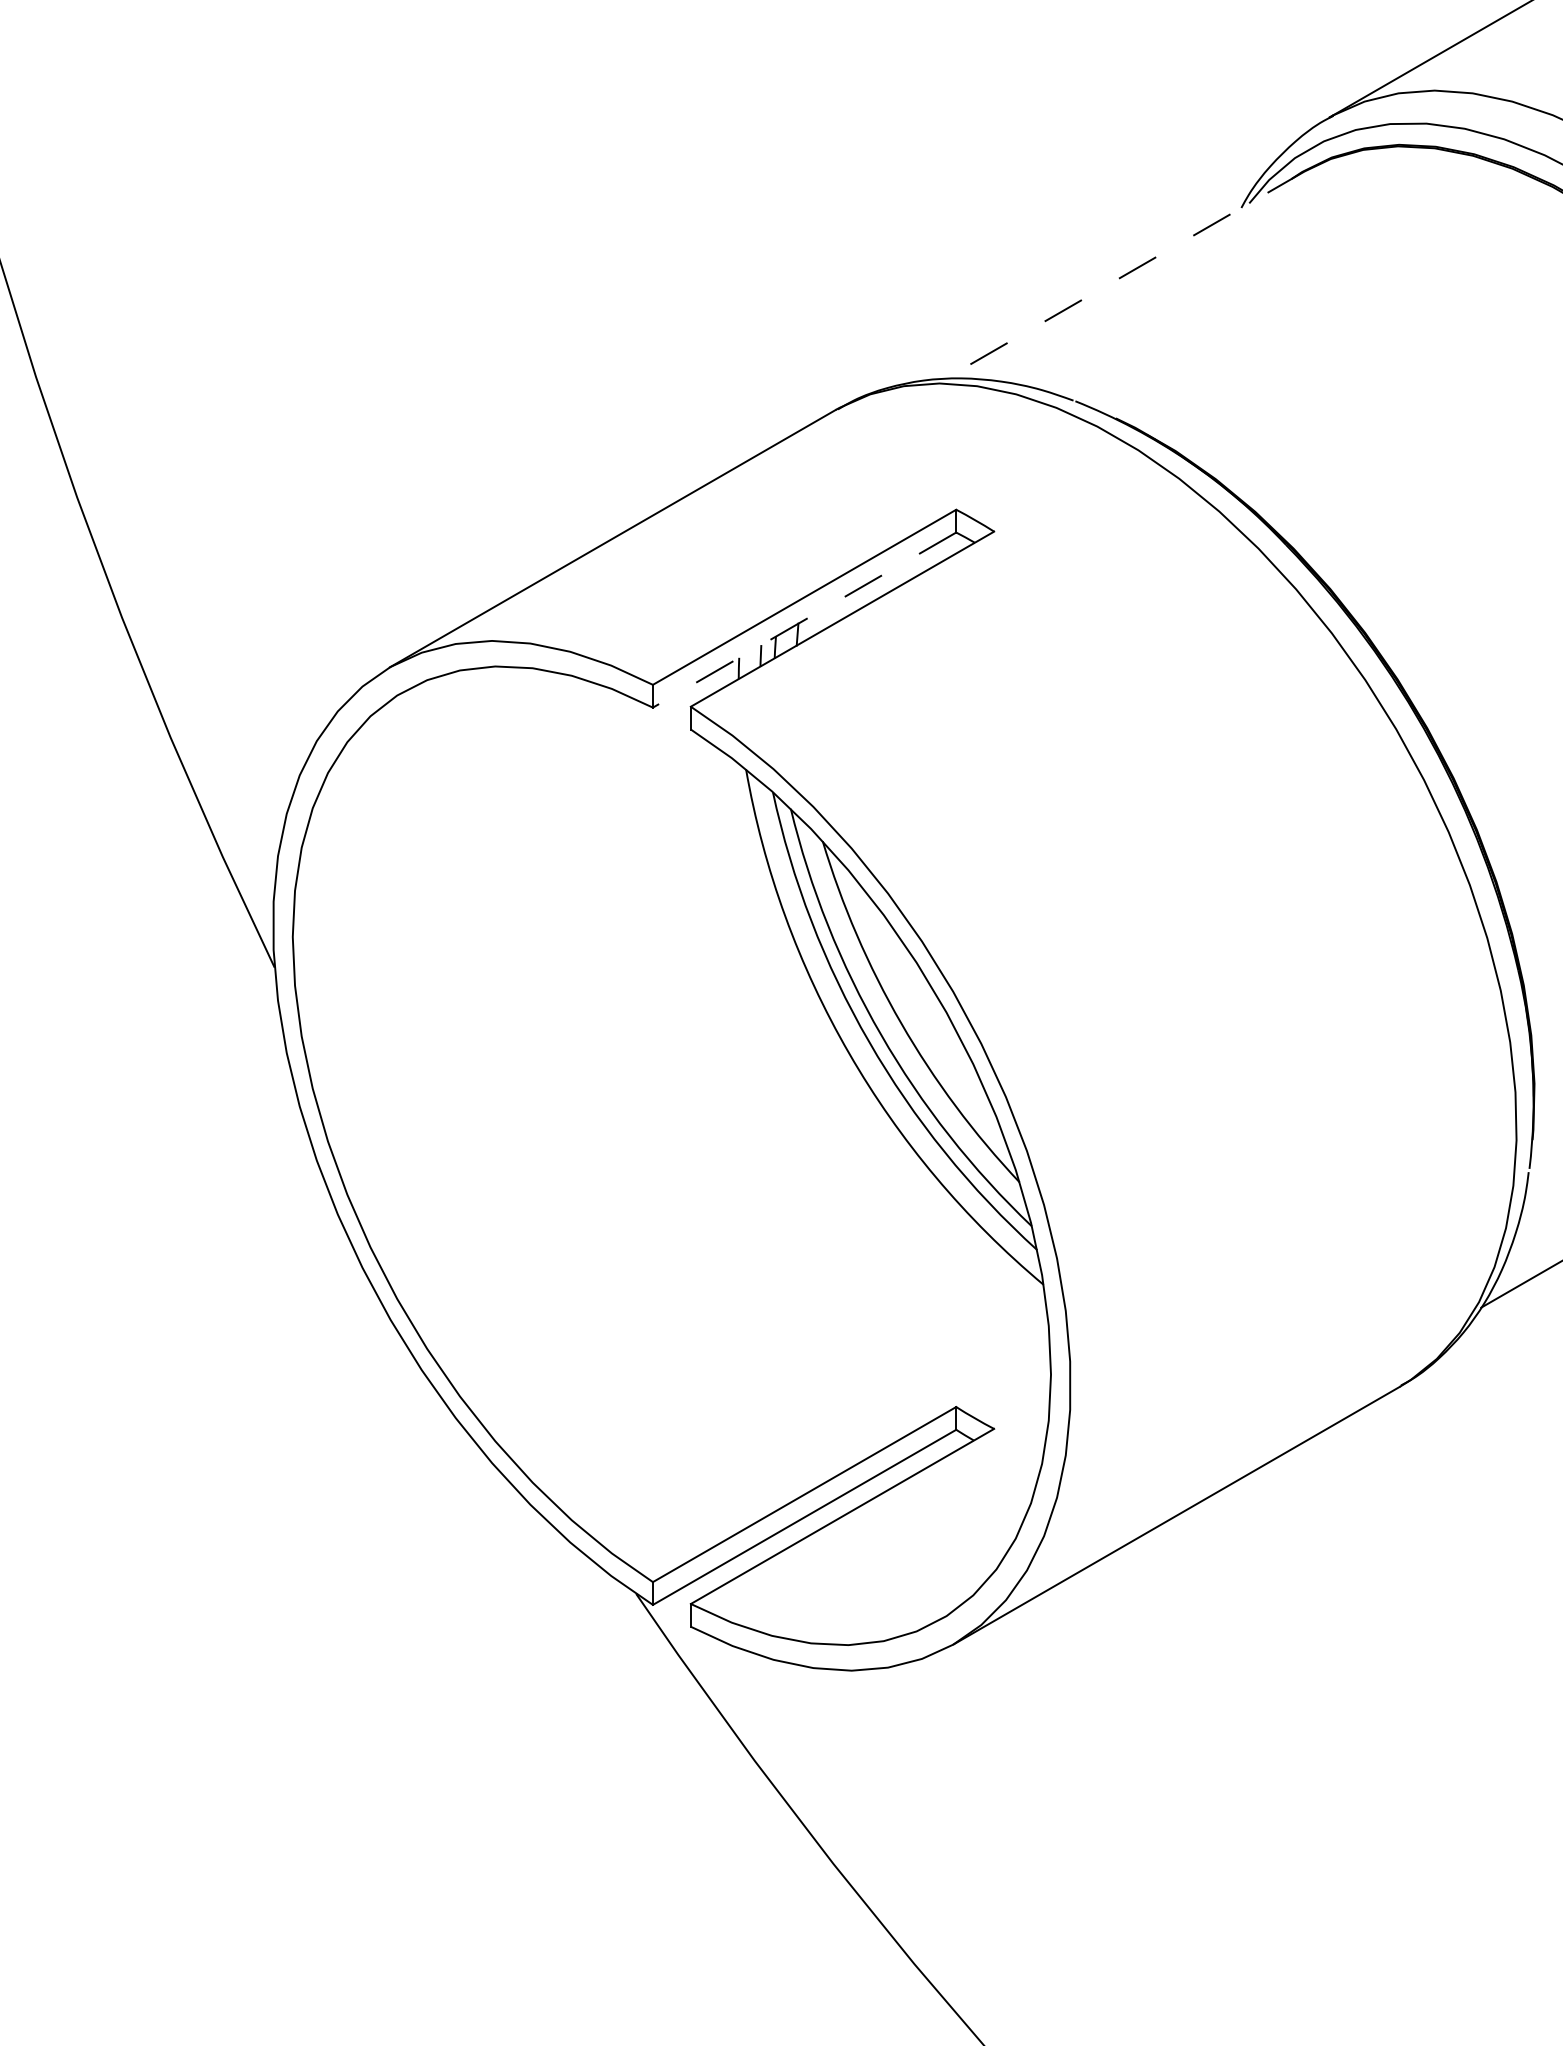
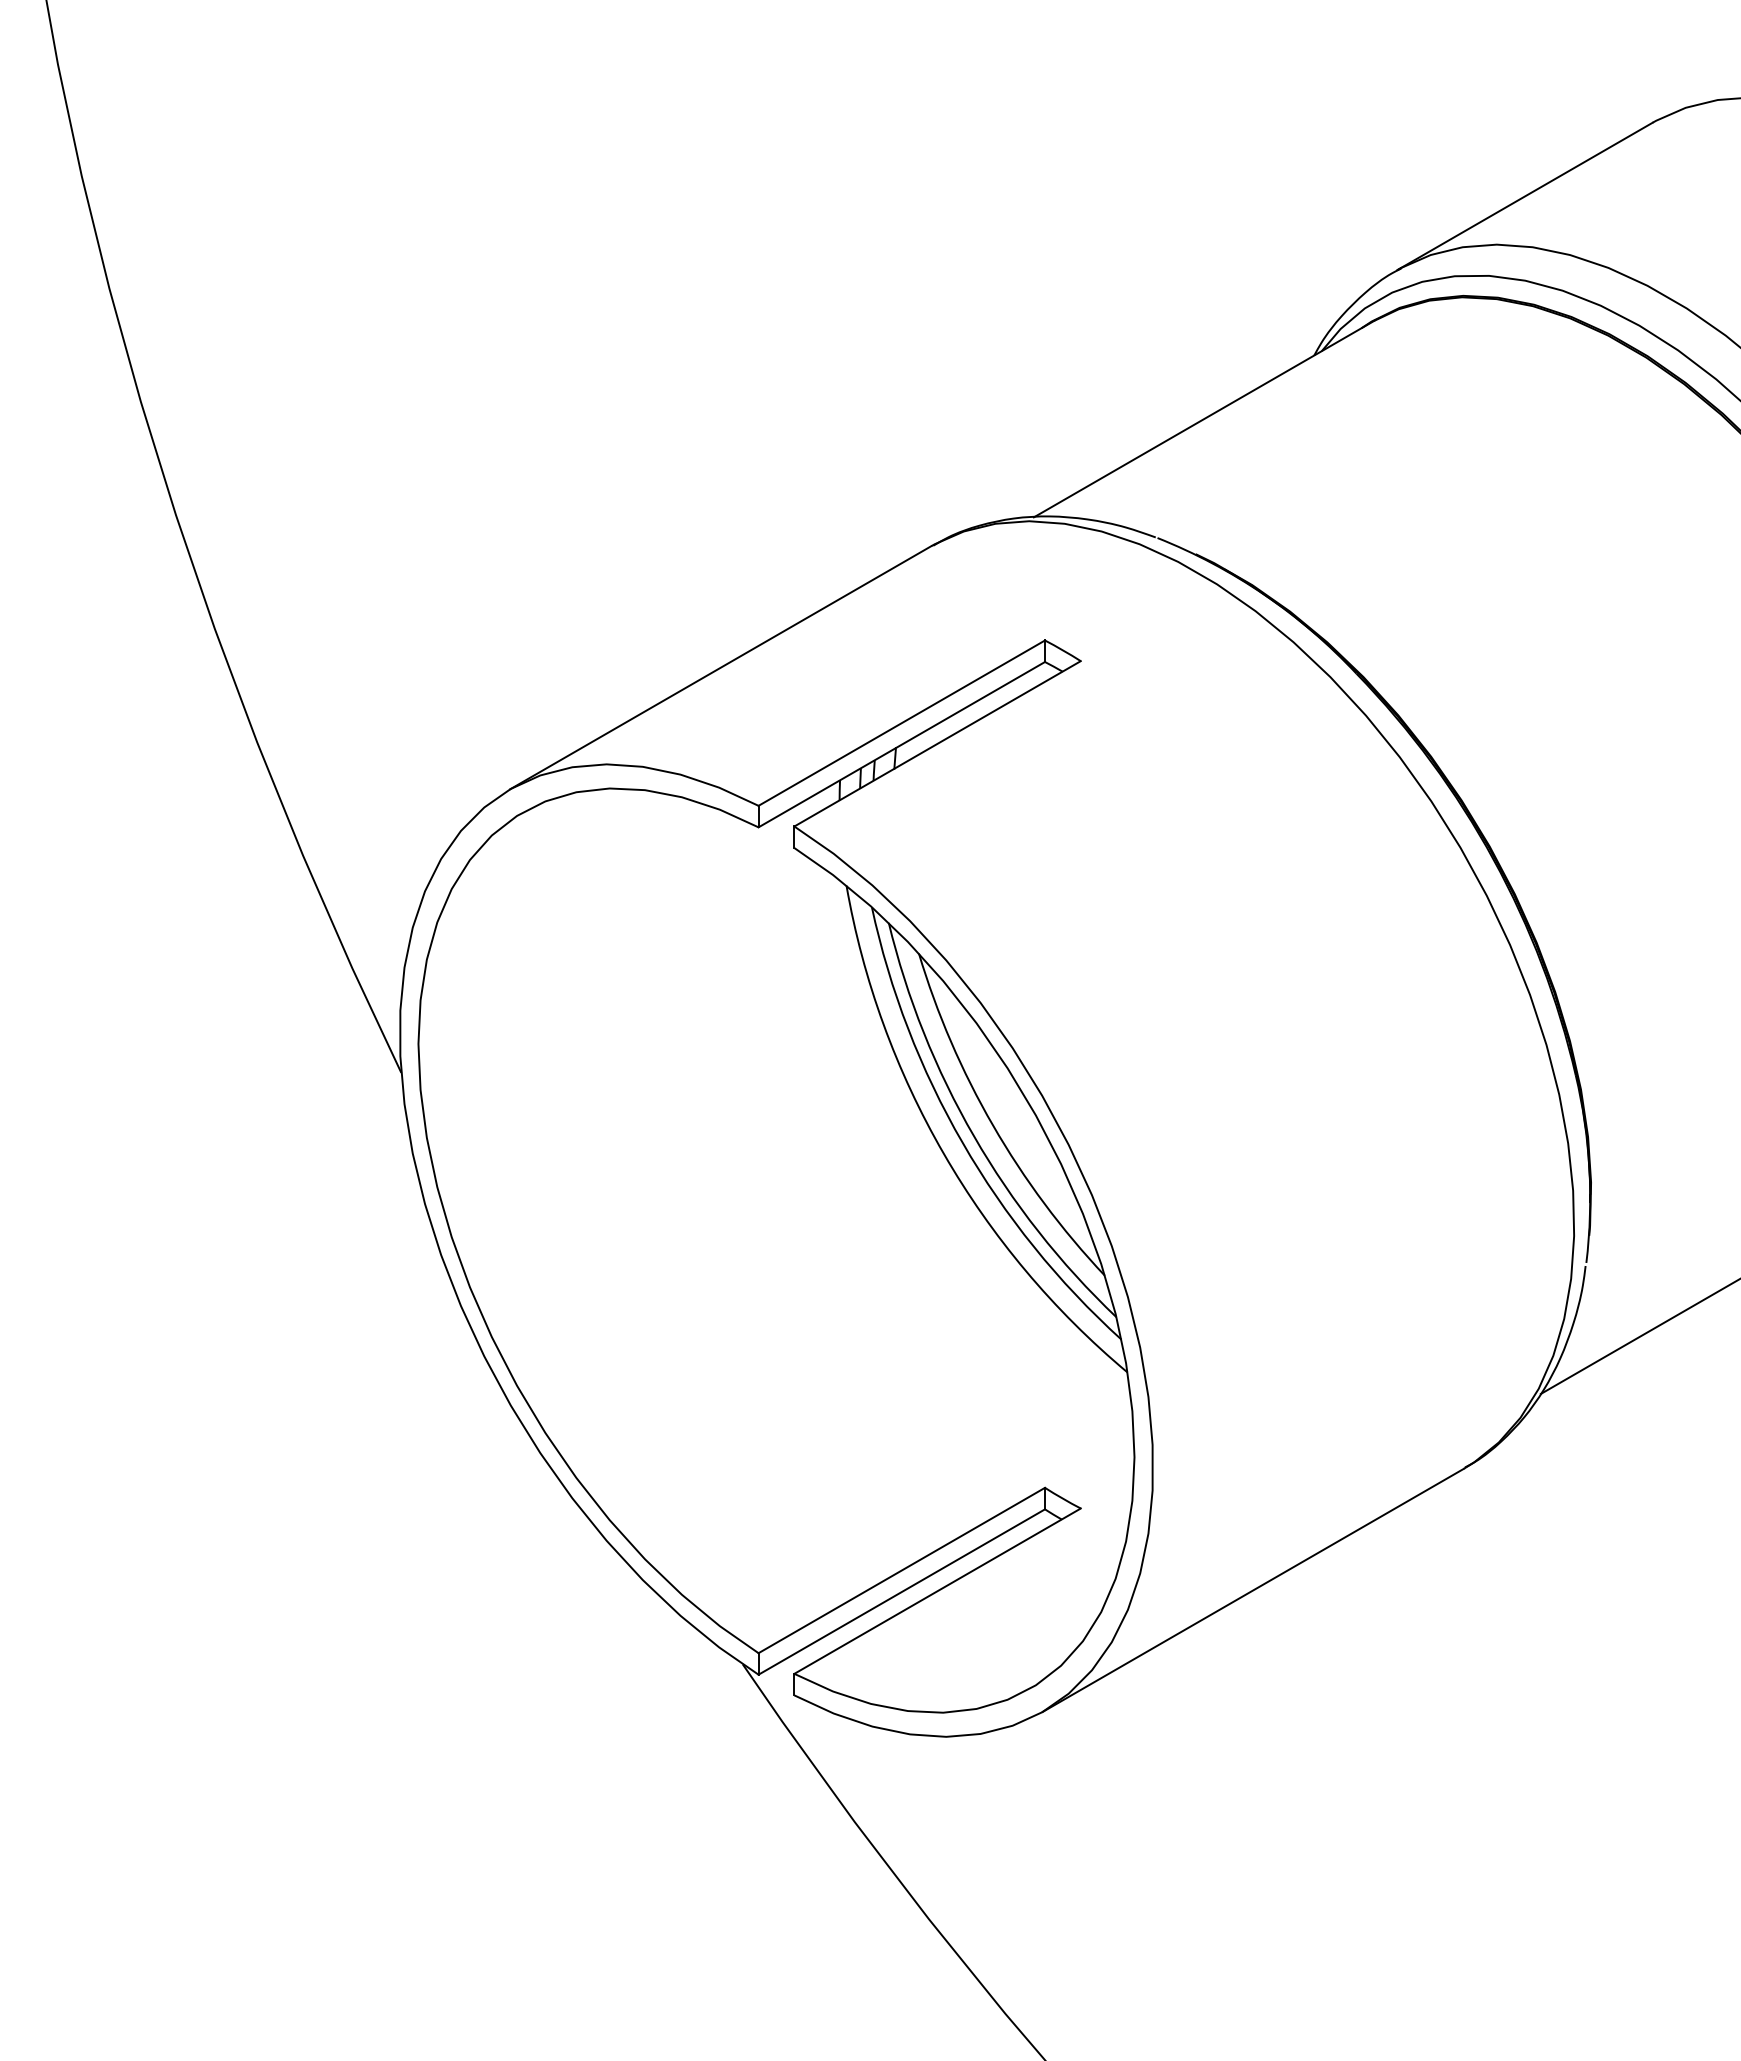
line: (1124, 275) -> (1203, 419), dashed -> solid
line: (804, 619) -> (901, 744), dashed -> solid

